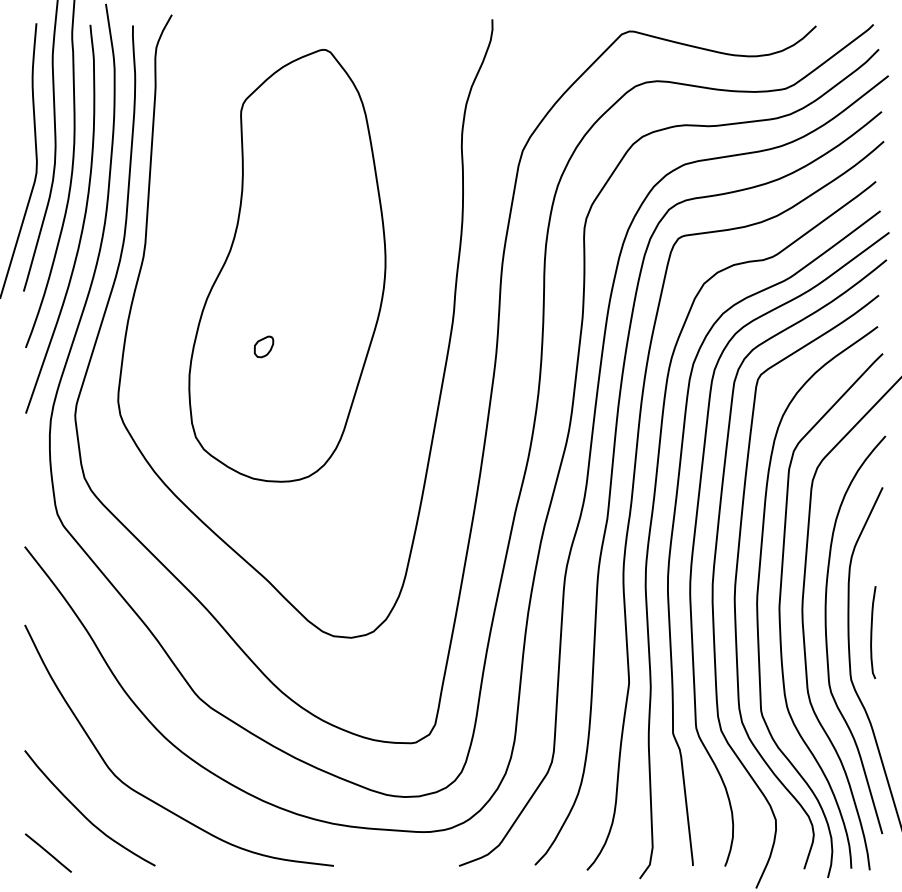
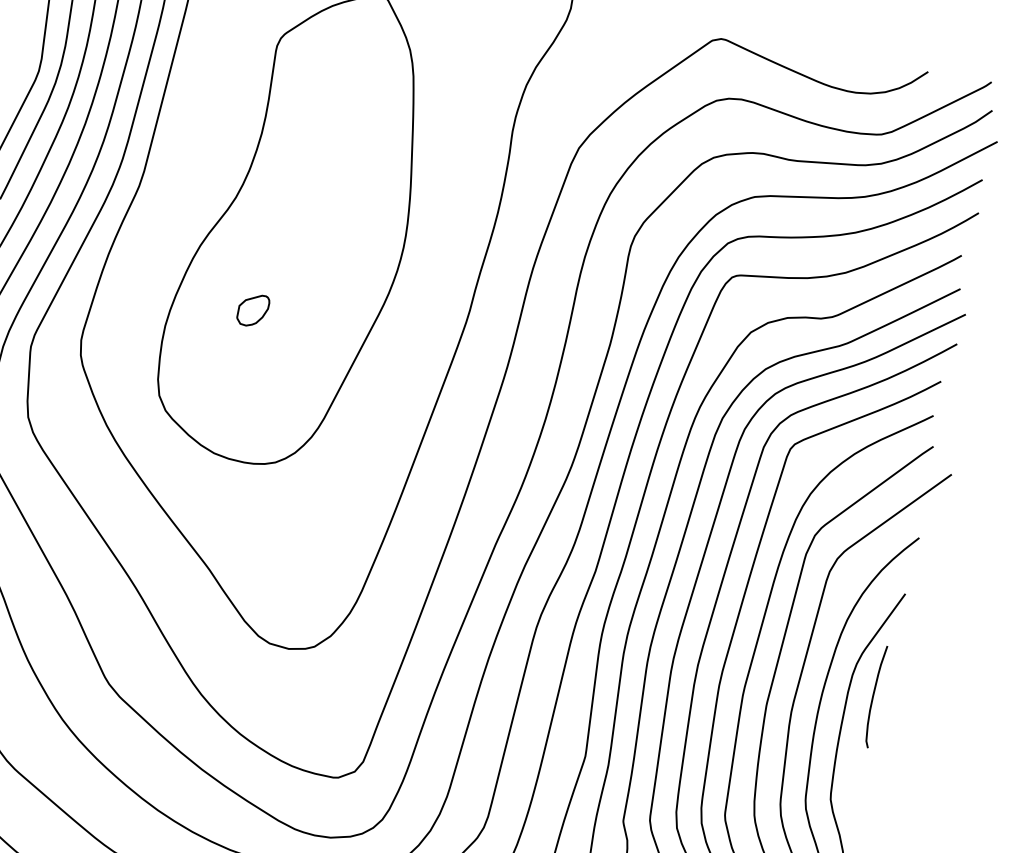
part: (263, 346) -> (252, 309), size x1.4
curve: (872, 632) -> (874, 696), moved

